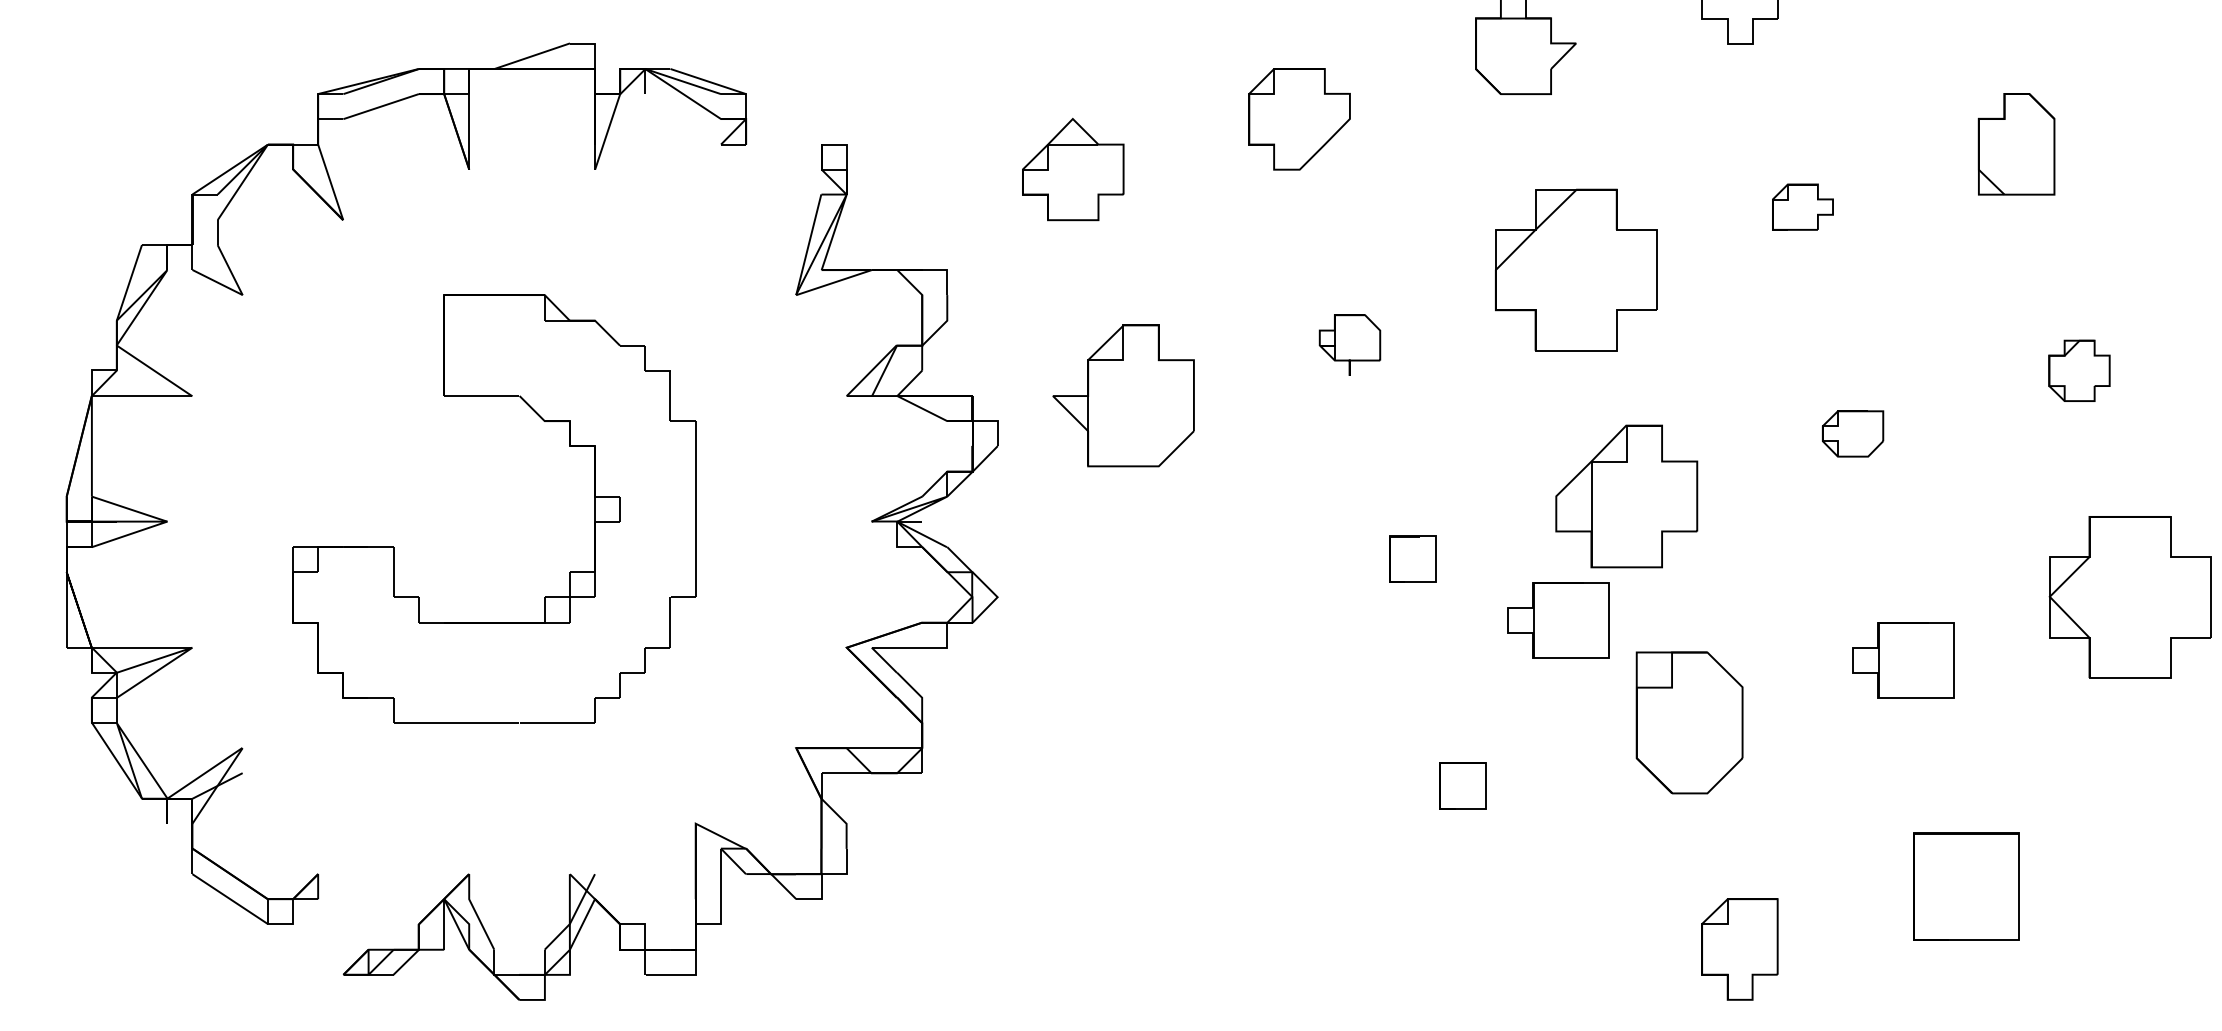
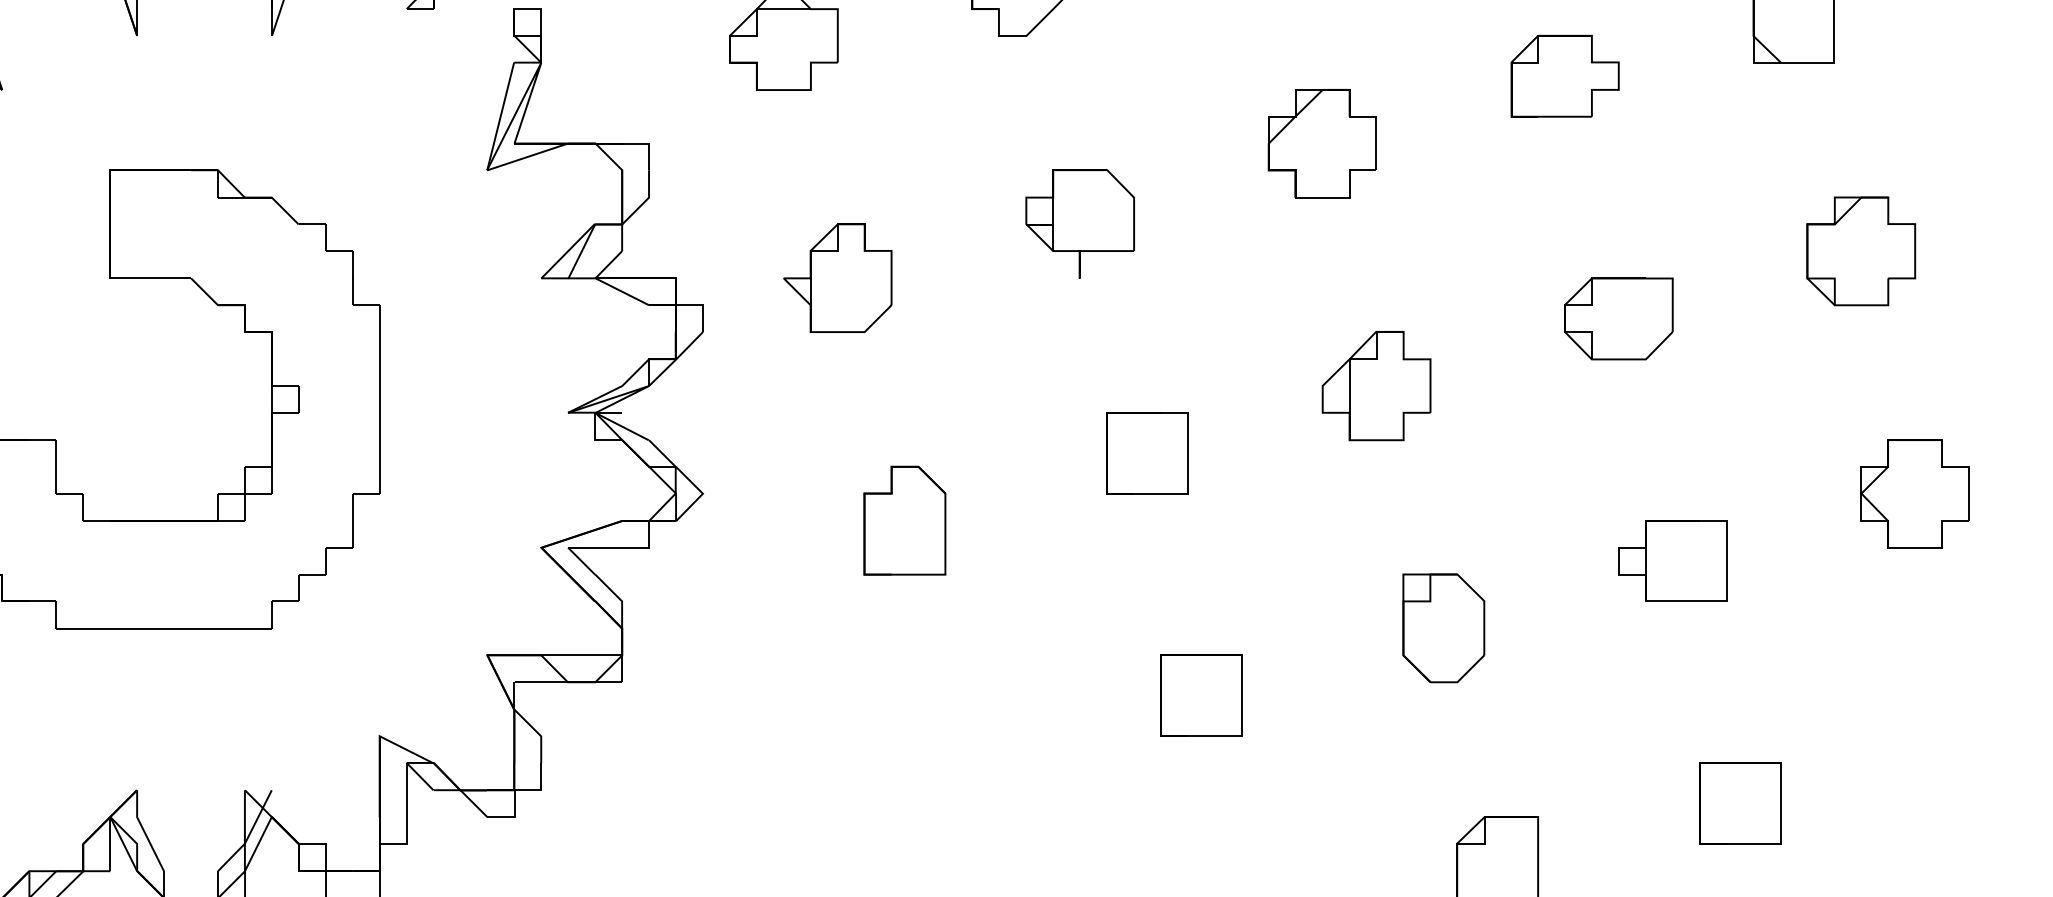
part: (1802, 206) -> (1564, 75), size x1.67
part: (1576, 270) -> (1322, 143), size x0.62
part: (1349, 345) -> (1079, 224), size x1.67
part: (2079, 370) -> (1861, 251), size x1.67
part: (1123, 395) -> (837, 277), size x0.71
part: (1852, 433) -> (1618, 318), size x1.67
part: (1626, 496) -> (1376, 385), size x0.71
part: (1412, 558) -> (1147, 452), size x1.67
part: (2129, 597) -> (1914, 494), size x0.62
part: (1558, 620) -> (1303, 518), removed
part: (1185, 622) -> (904, 520), added
part: (1689, 722) -> (1443, 627), size x0.71
part: (1462, 785) -> (1200, 695), size x1.67
part: (1966, 885) -> (1740, 802), size x0.71

